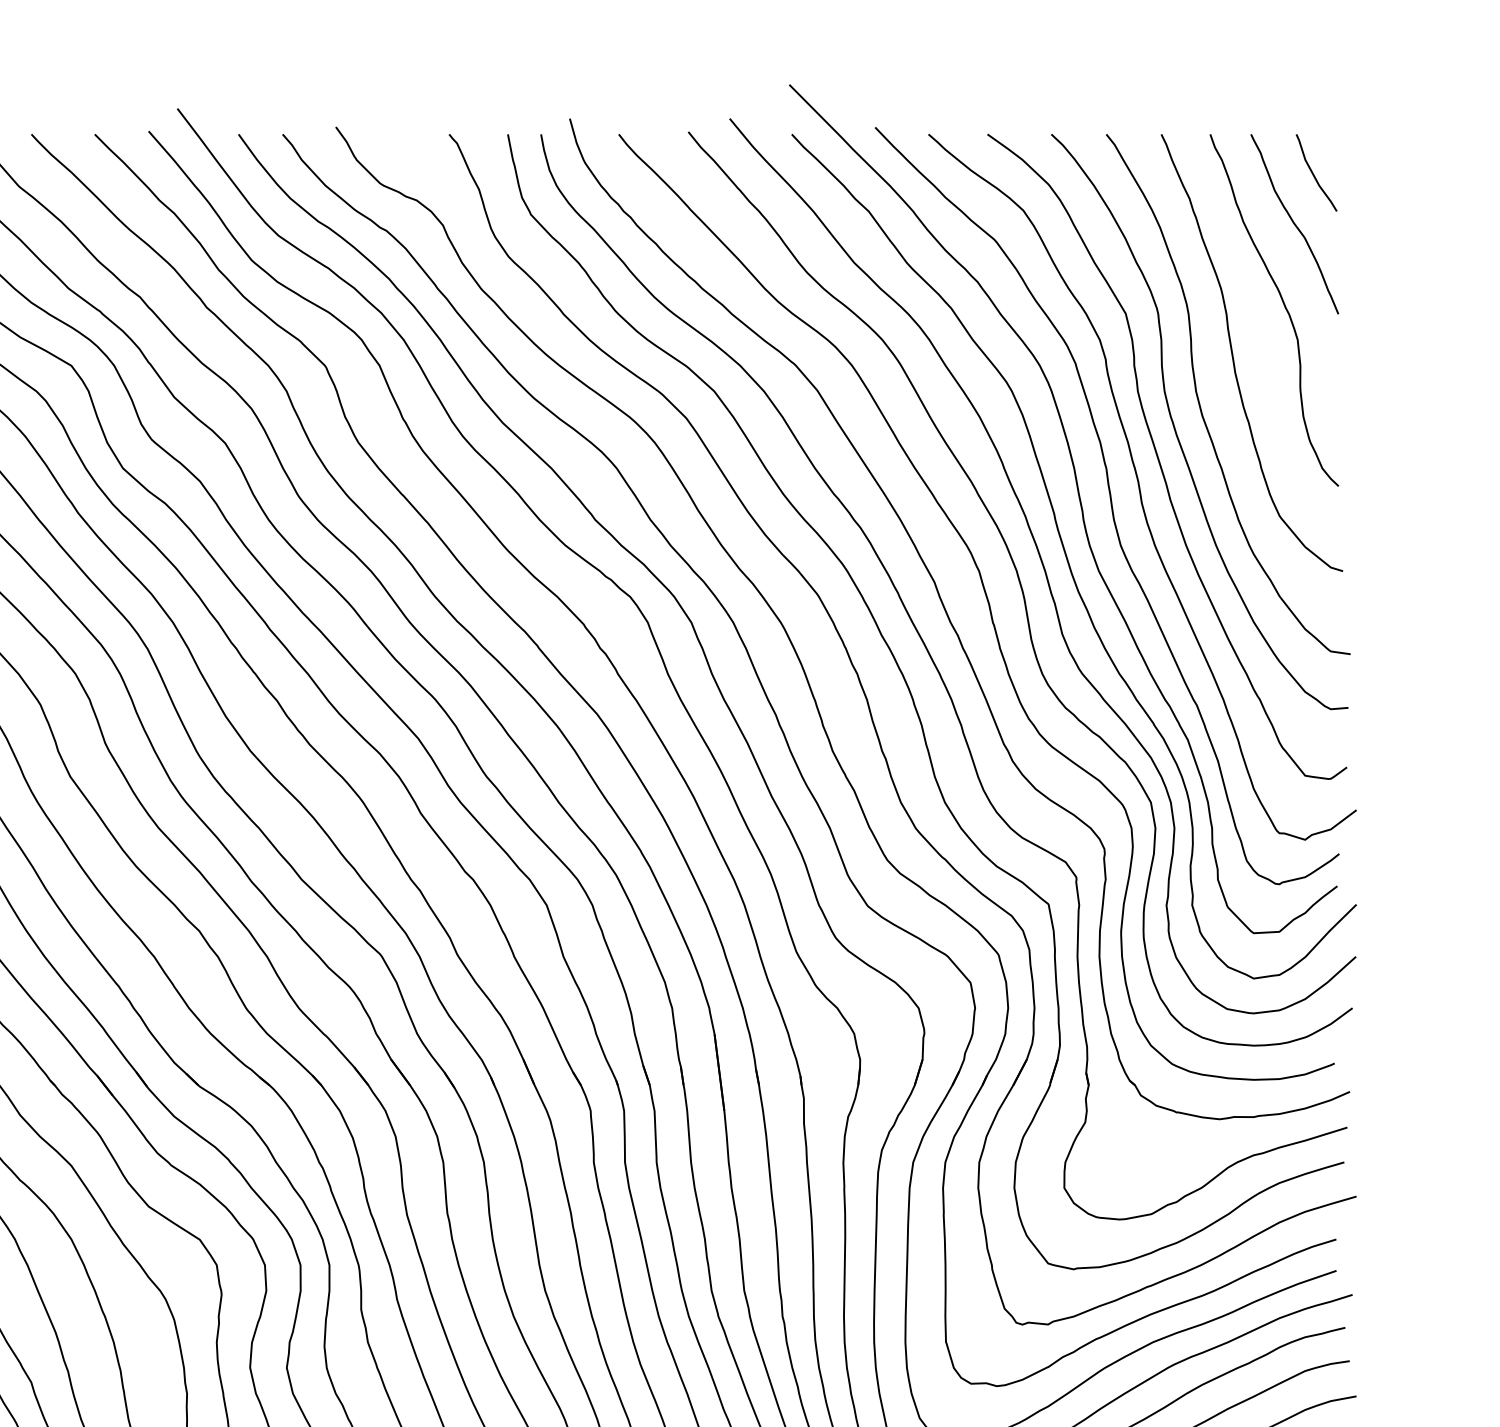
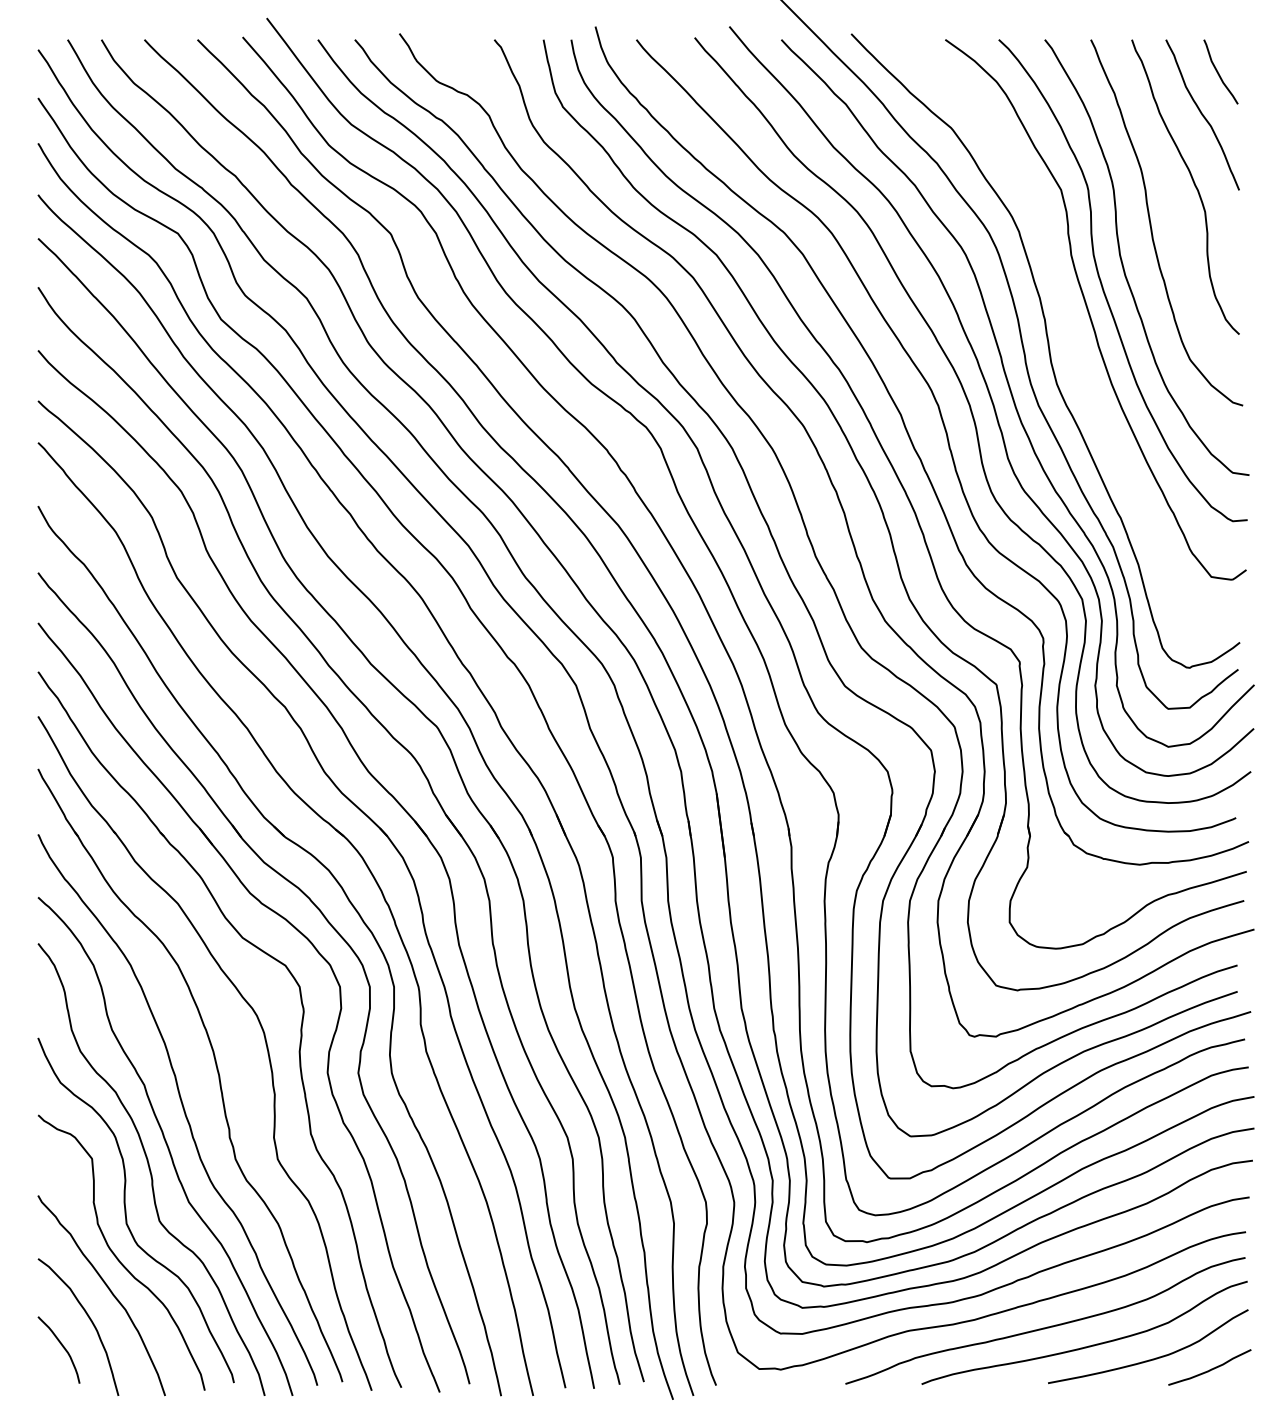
curve: (1140, 487) -> (1073, 335), removed

